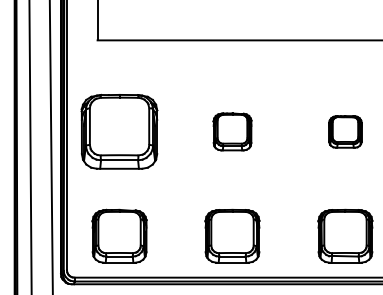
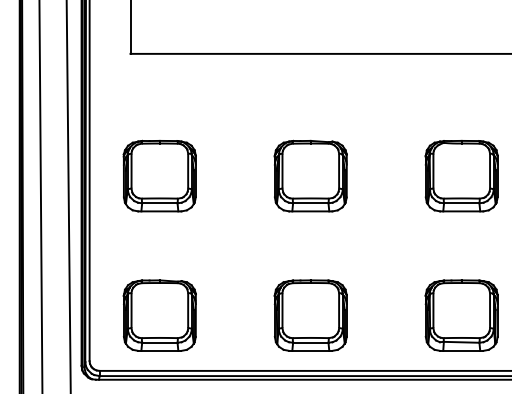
part: (119, 131) -> (159, 175), size x0.71
part: (232, 131) -> (310, 175), size x1.43
part: (345, 131) -> (461, 175), size x1.67

